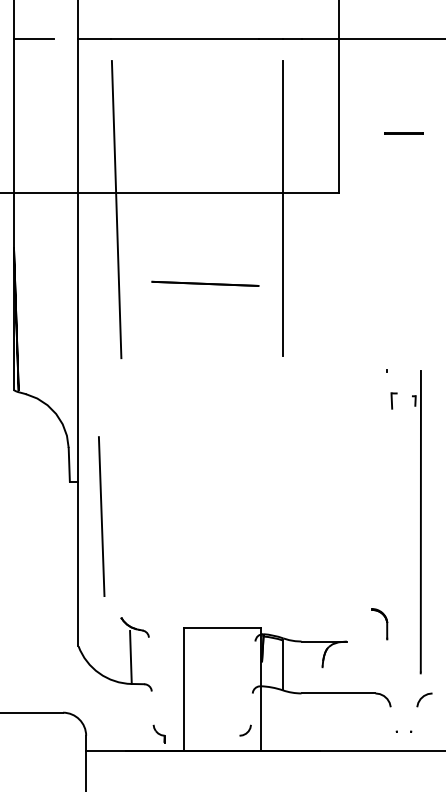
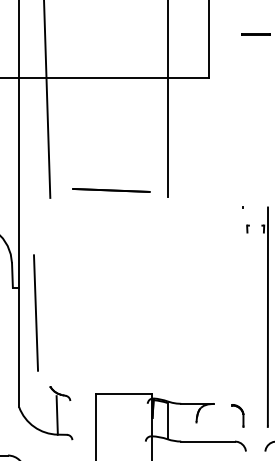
line: (205, 283) -> (111, 190), moved
part: (393, 400) -> (248, 228), size x0.62
part: (386, 624) -> (242, 416), moved

